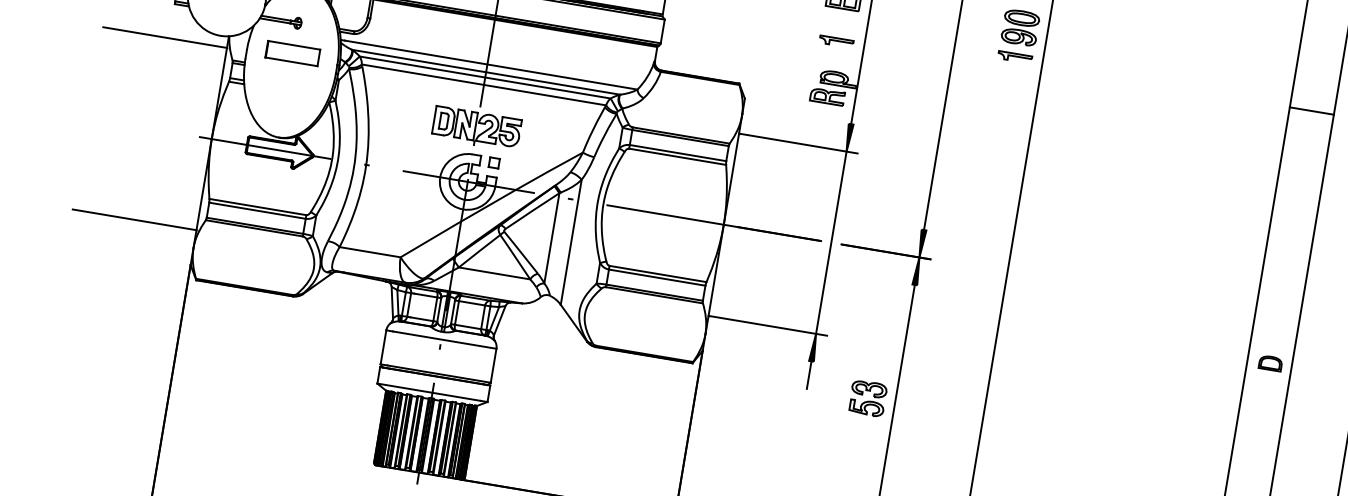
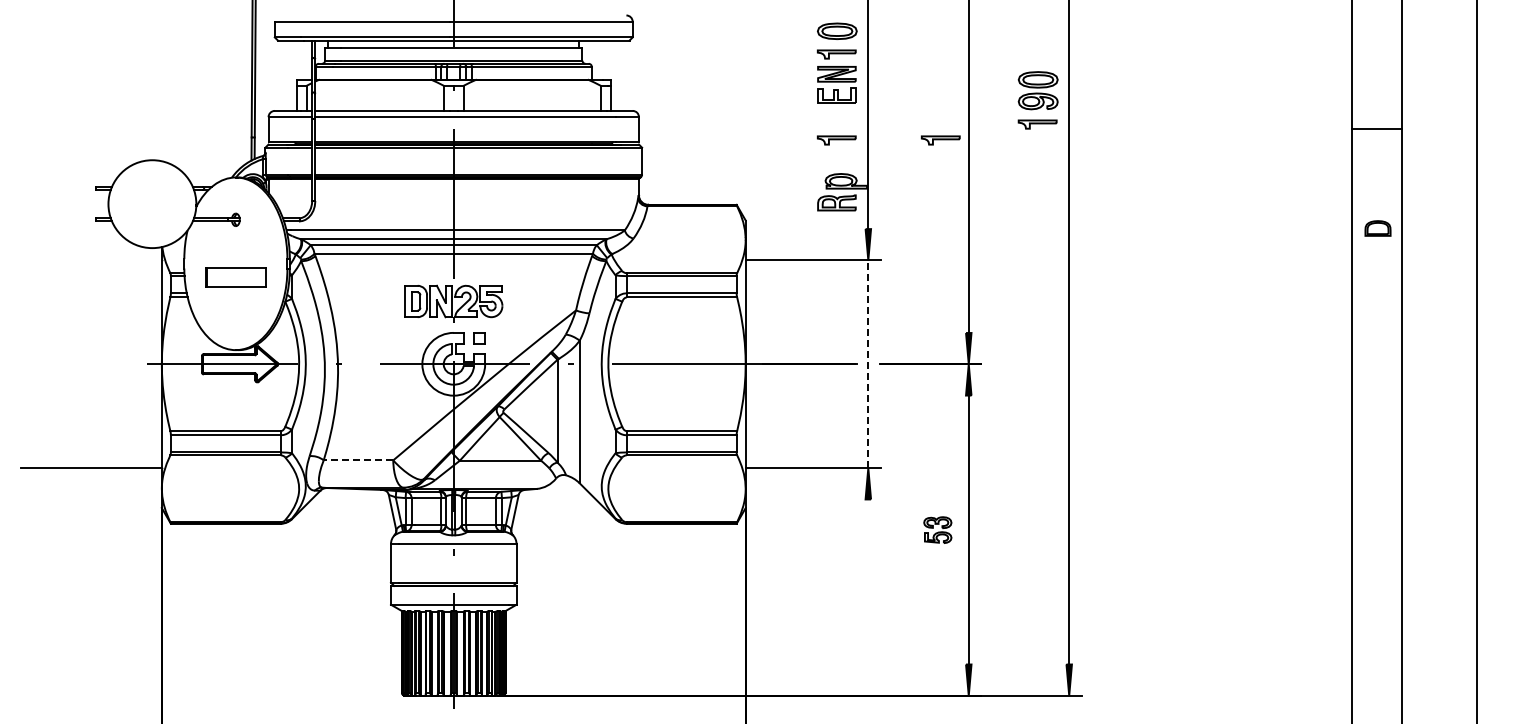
line: (164, 37) -> (90, 260), removed
part: (292, 53) -> (235, 277), moved
part: (927, 57) -> (940, 140), added
line: (831, 242) -> (868, 364), solid -> dashed
line: (370, 252) -> (358, 460), solid -> dashed
part: (1270, 363) -> (1377, 228), moved
line: (809, 374) -> (868, 514), removed
part: (867, 397) -> (937, 529), size x0.7

